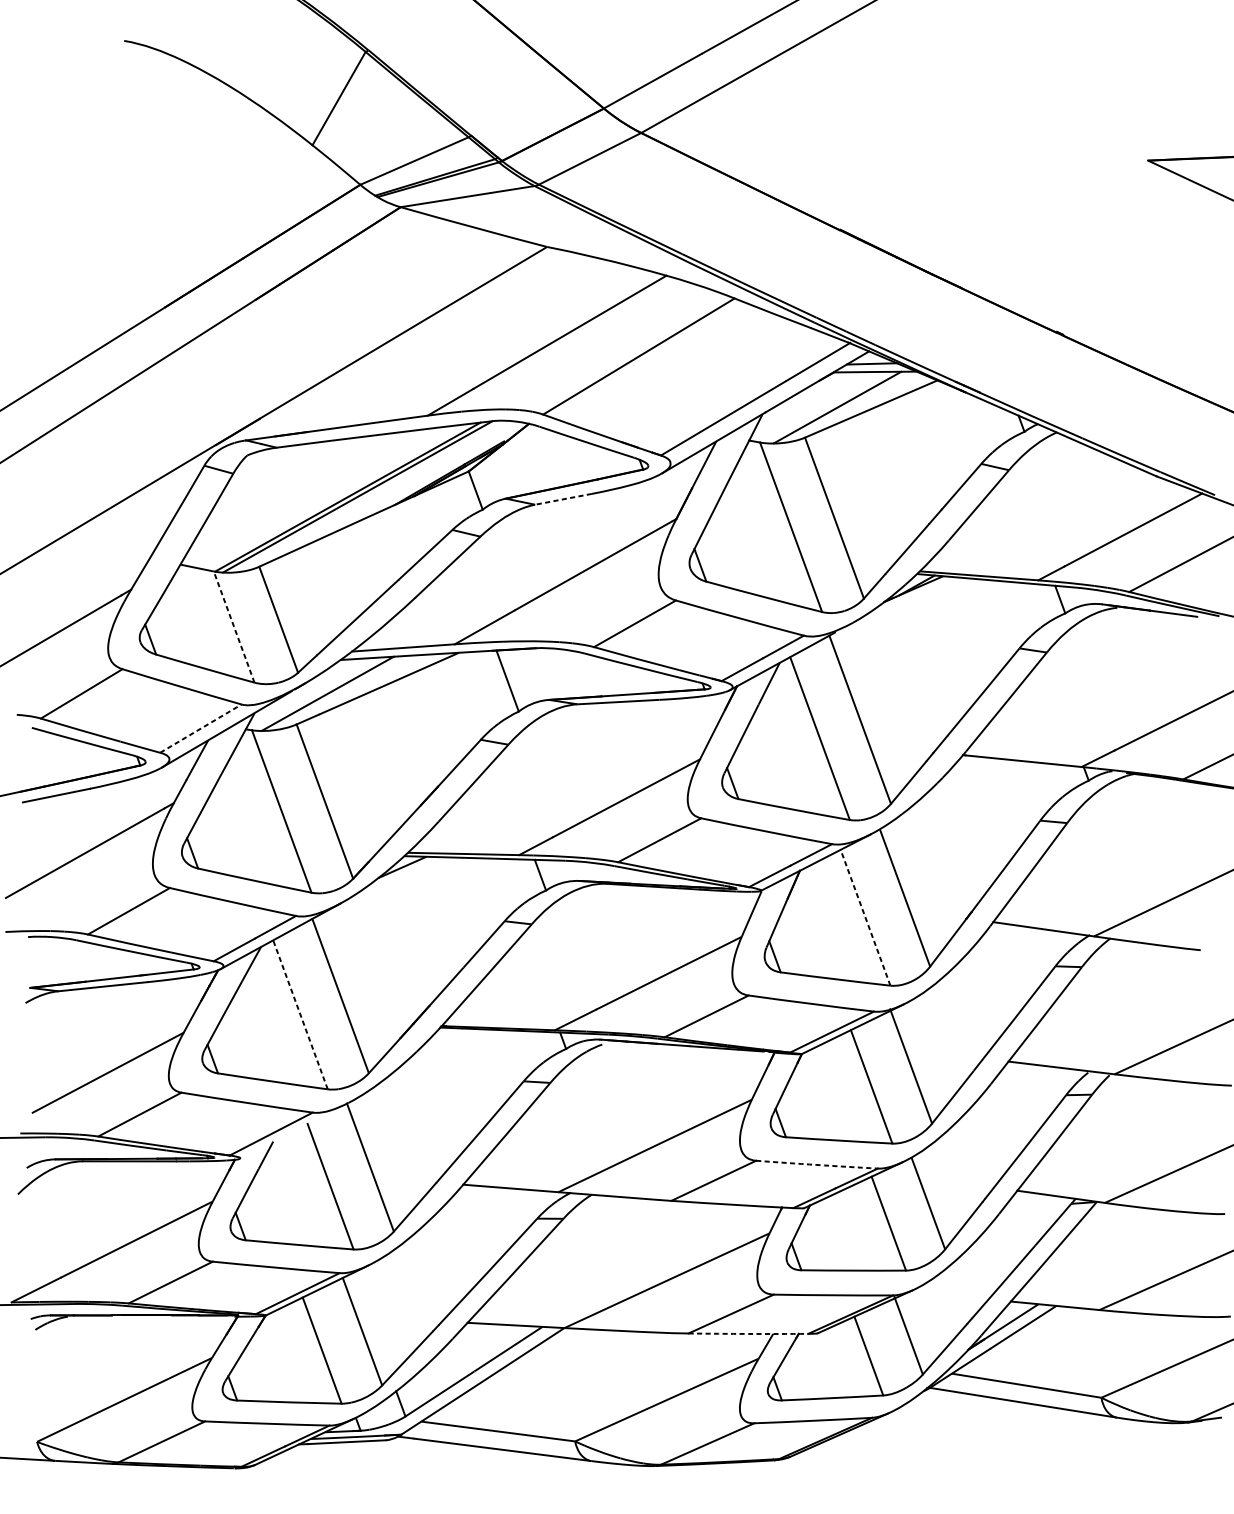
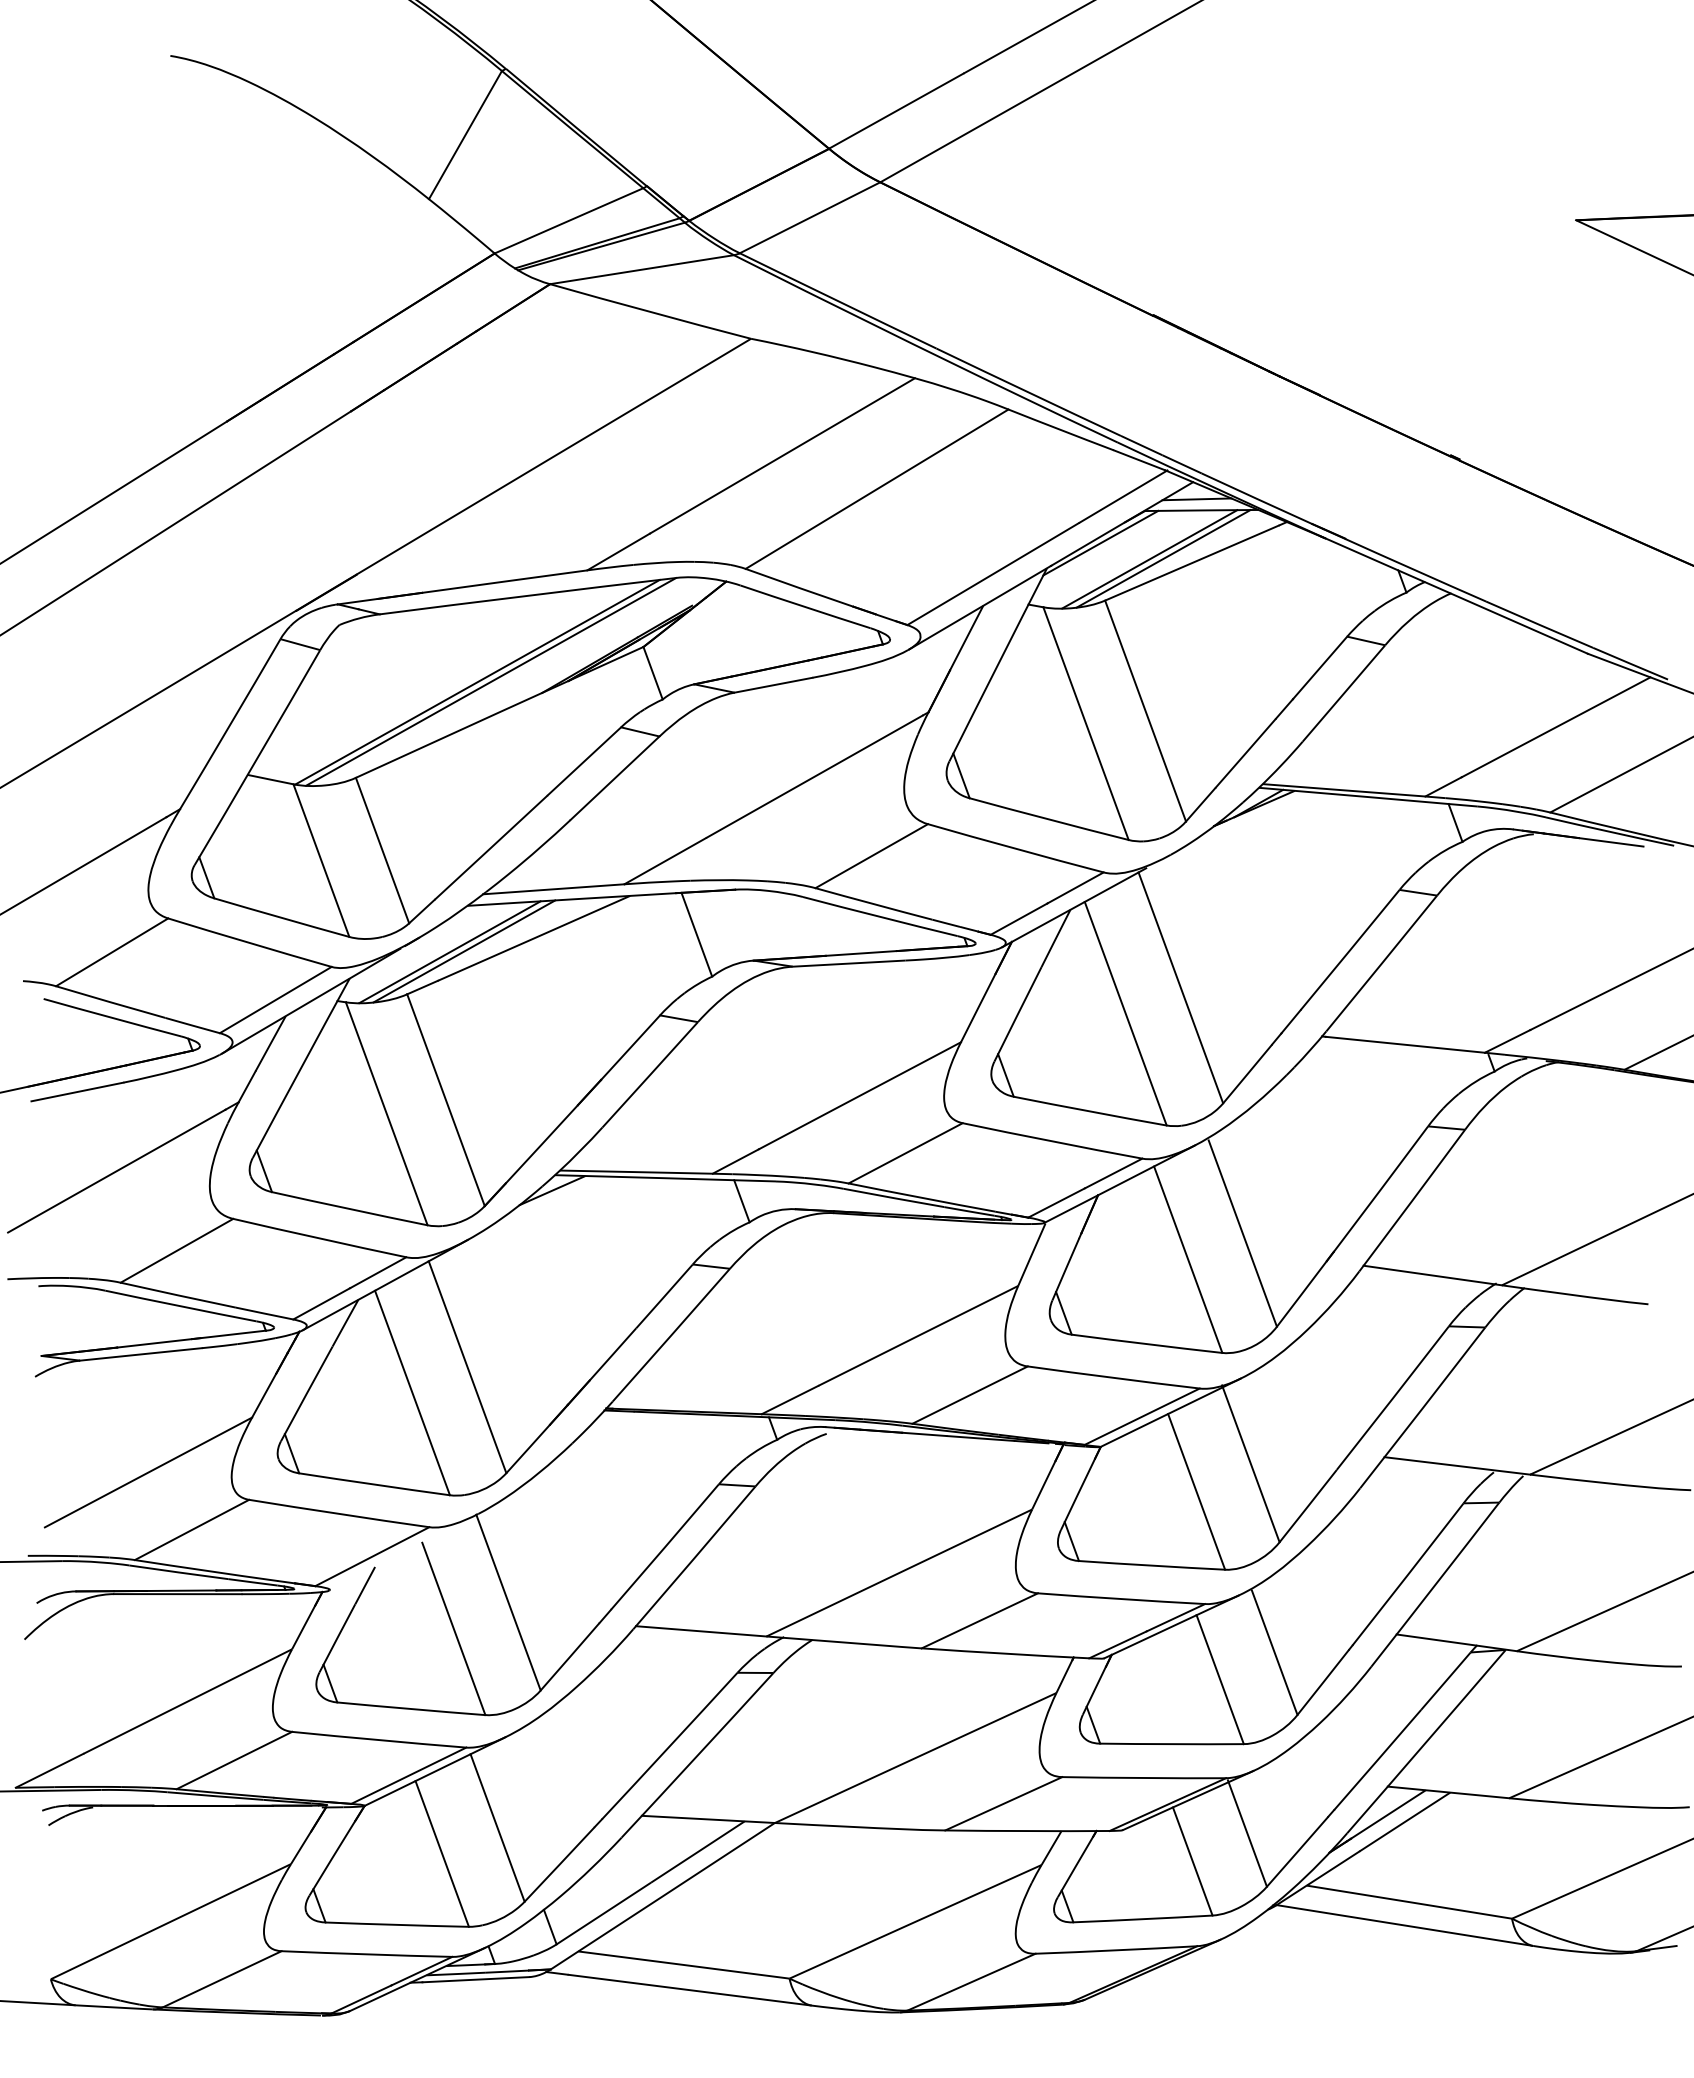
line: (801, 395) -> (1100, 542), added
line: (847, 407) -> (1163, 558), added
line: (563, 499) -> (773, 685), dashed -> solid
line: (234, 626) -> (321, 860), dashed -> solid
line: (338, 693) -> (464, 951), added
line: (200, 728) -> (275, 1000), dashed -> solid
line: (865, 917) -> (1188, 1259), dashed -> solid
line: (300, 1014) -> (412, 1392), dashed -> solid
arc: (816, 1165) -> (1121, 1599), dashed -> solid
arc: (748, 1334) -> (1027, 1831), dashed -> solid

